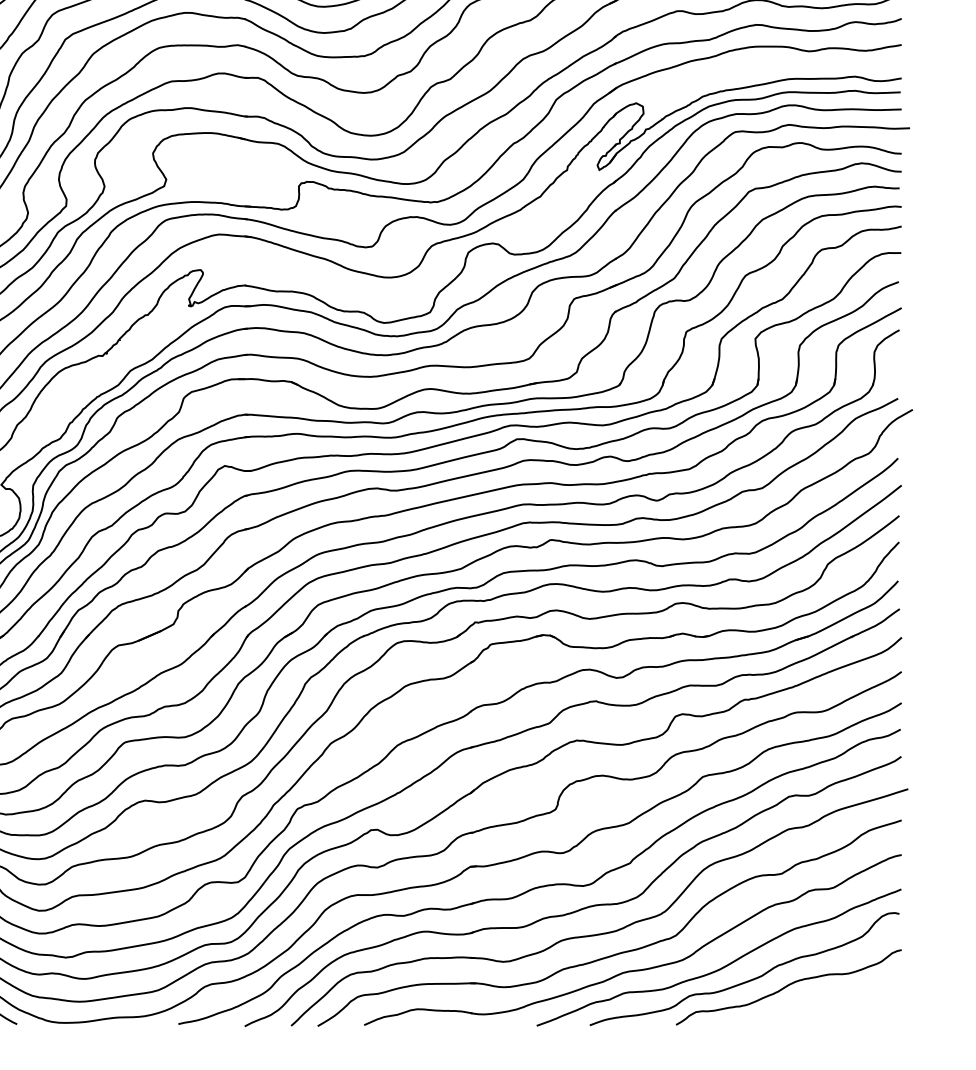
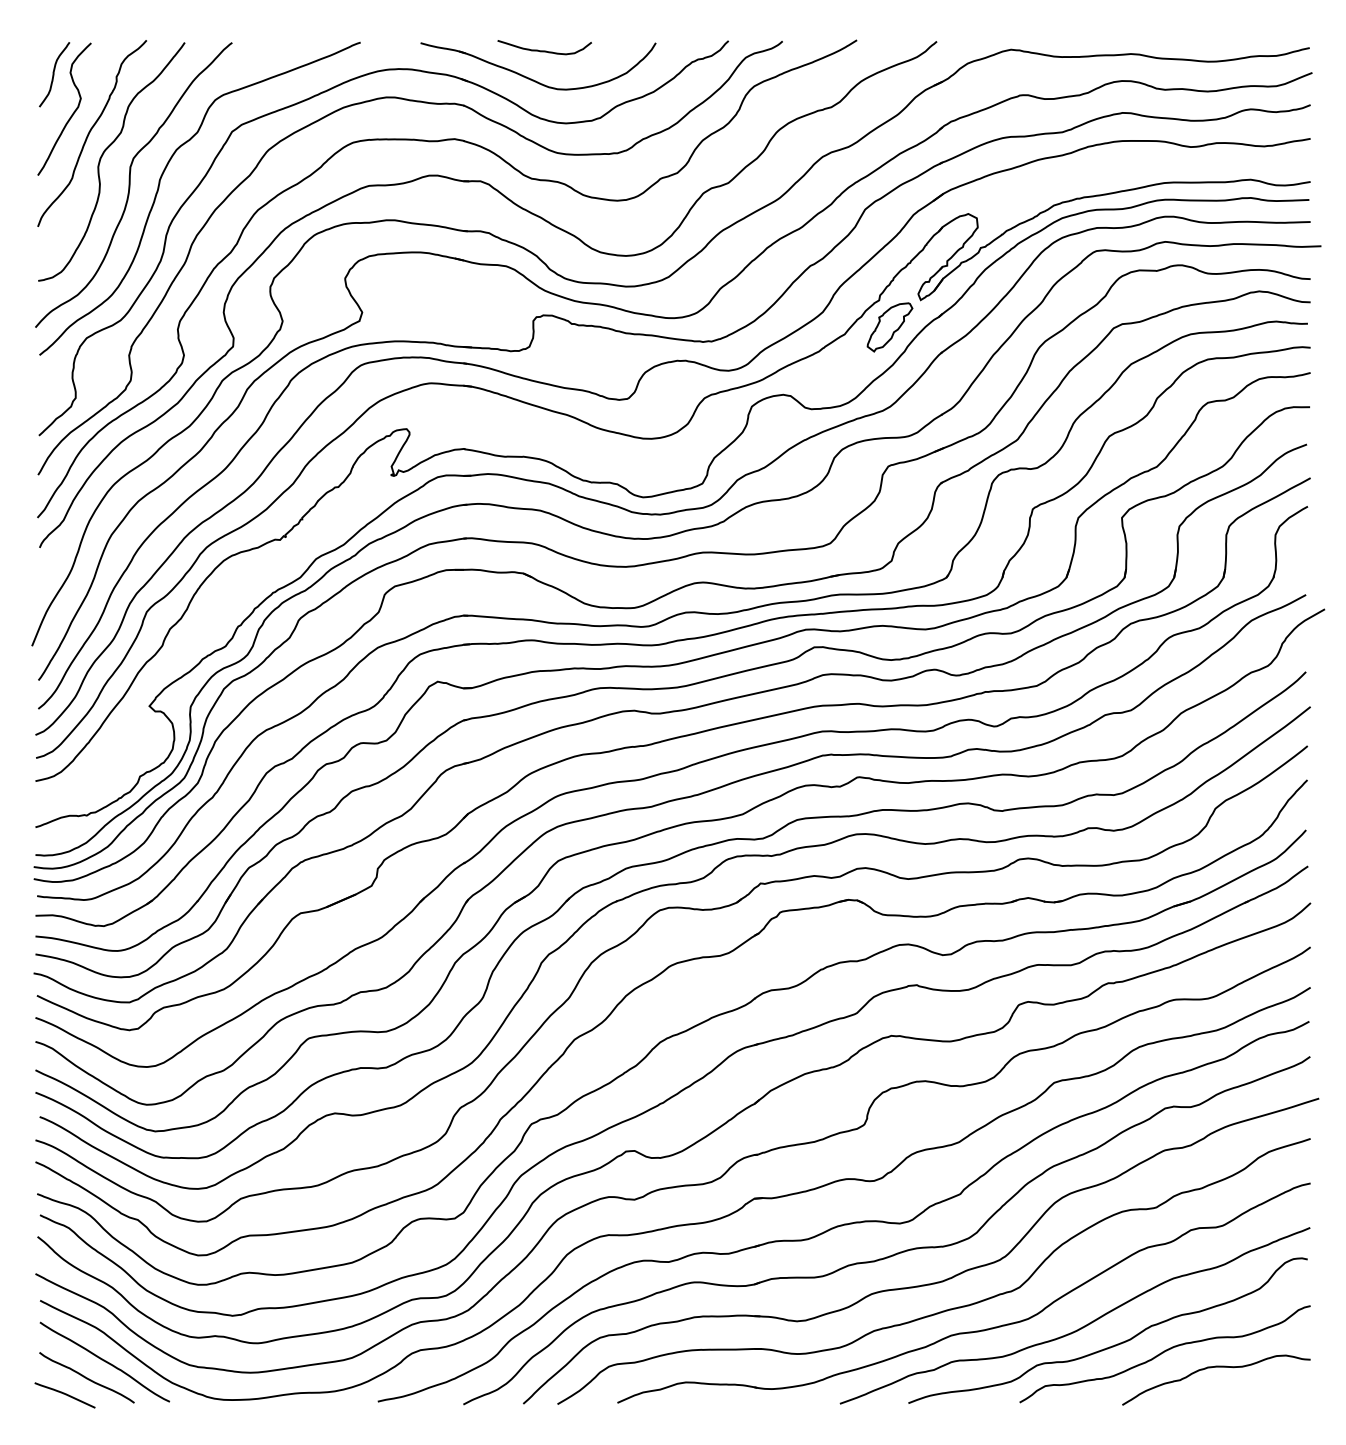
part: (575, 191) -> (889, 327), added
curve: (828, 997) -> (1216, 1367), added

